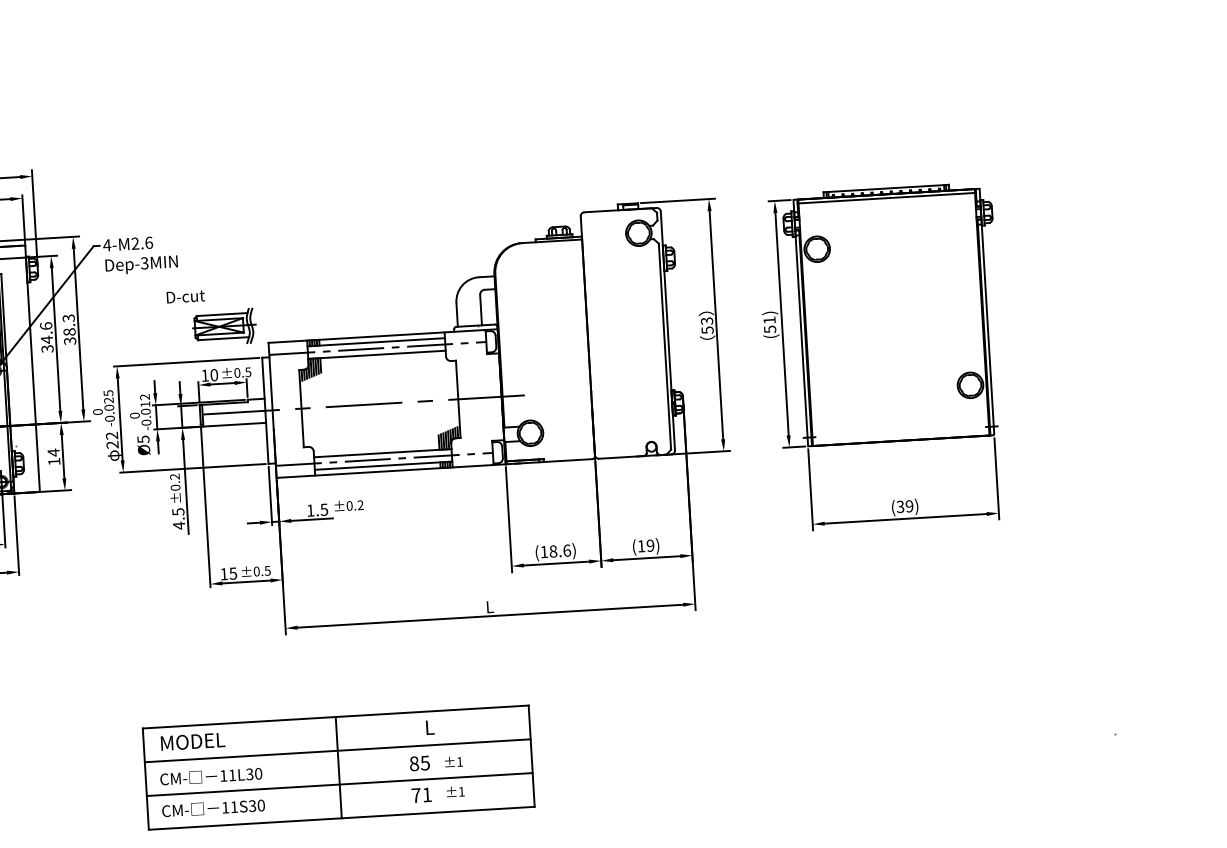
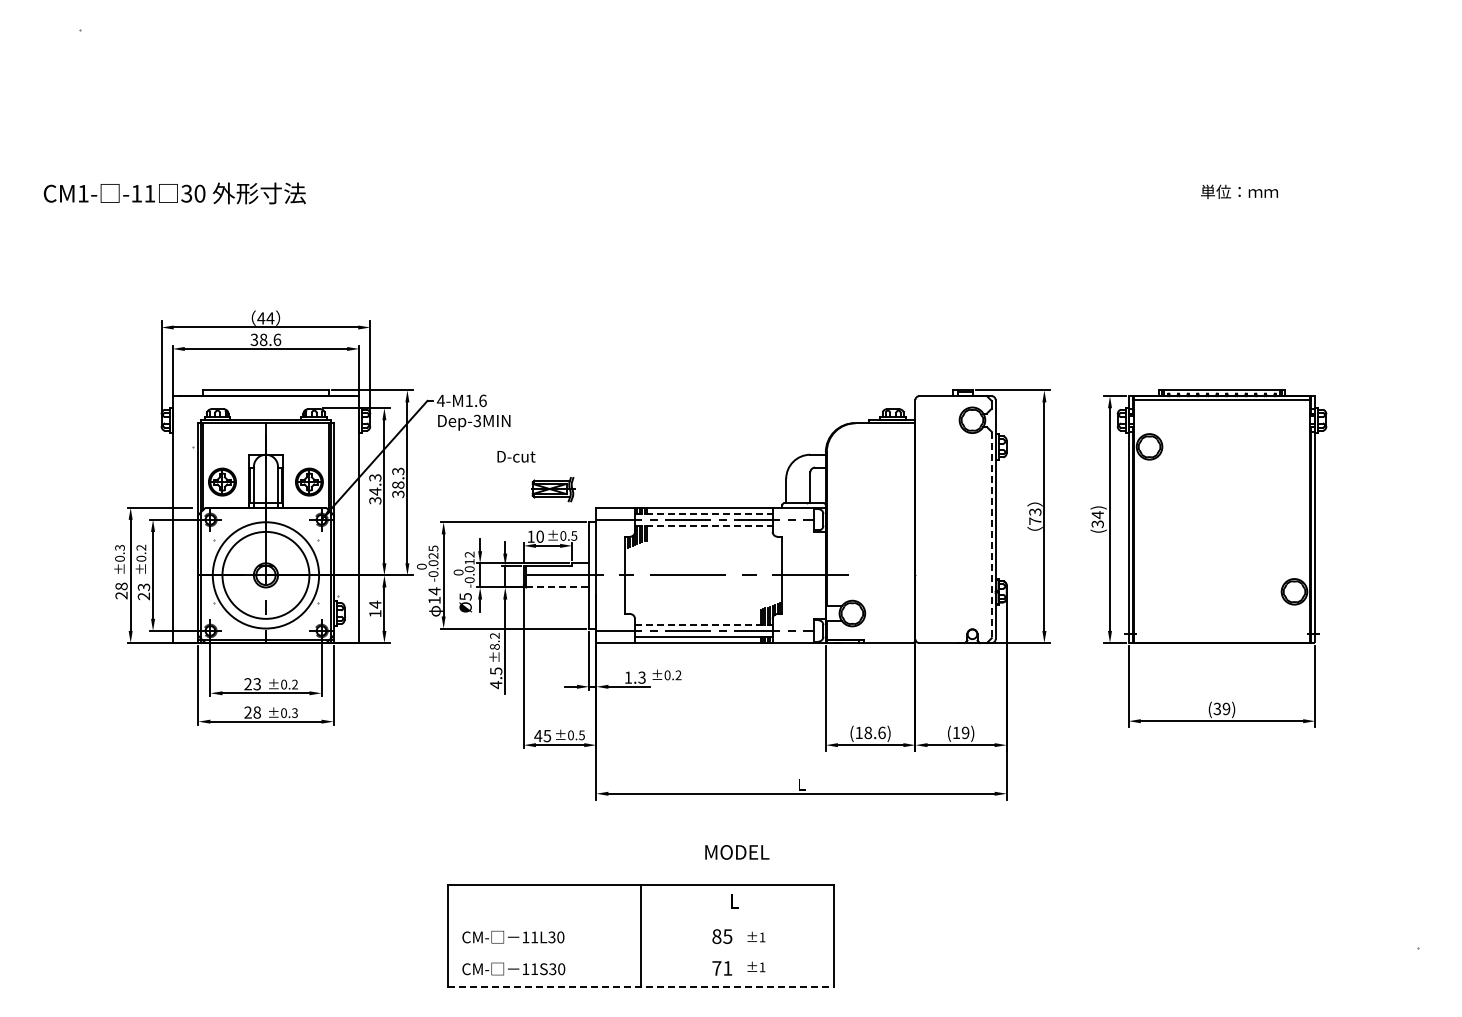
text: (134, 243) -> (468, 400), 4-M2.6 -> 4-M1.6
text: (769, 324) -> (1097, 519), (51) -> (34)
text: (46, 325) -> (375, 477), 34.6 -> 34.3
part: (224, 327) -> (553, 489), size x0.7
text: (707, 330) -> (1035, 521), 53 -> 73
line: (375, 342) -> (703, 513), solid -> dashed
line: (664, 347) -> (991, 535), solid -> dashed
line: (376, 355) -> (703, 526), solid -> dashed
line: (235, 424) -> (558, 587), solid -> dashed
text: (112, 440) -> (434, 595), 22 -> 14
line: (382, 453) -> (703, 624), solid -> dashed
text: (175, 487) -> (494, 646), ±0.2 -> ±8.2
text: (323, 508) -> (641, 676), 1.5 -> 1.3
text: (224, 574) -> (538, 736), 15 -> 45
text: (193, 741) -> (737, 852), moved
line: (337, 751) -> (640, 919), removed
line: (339, 784) -> (640, 952), removed
line: (342, 818) -> (641, 986), solid -> dashed

